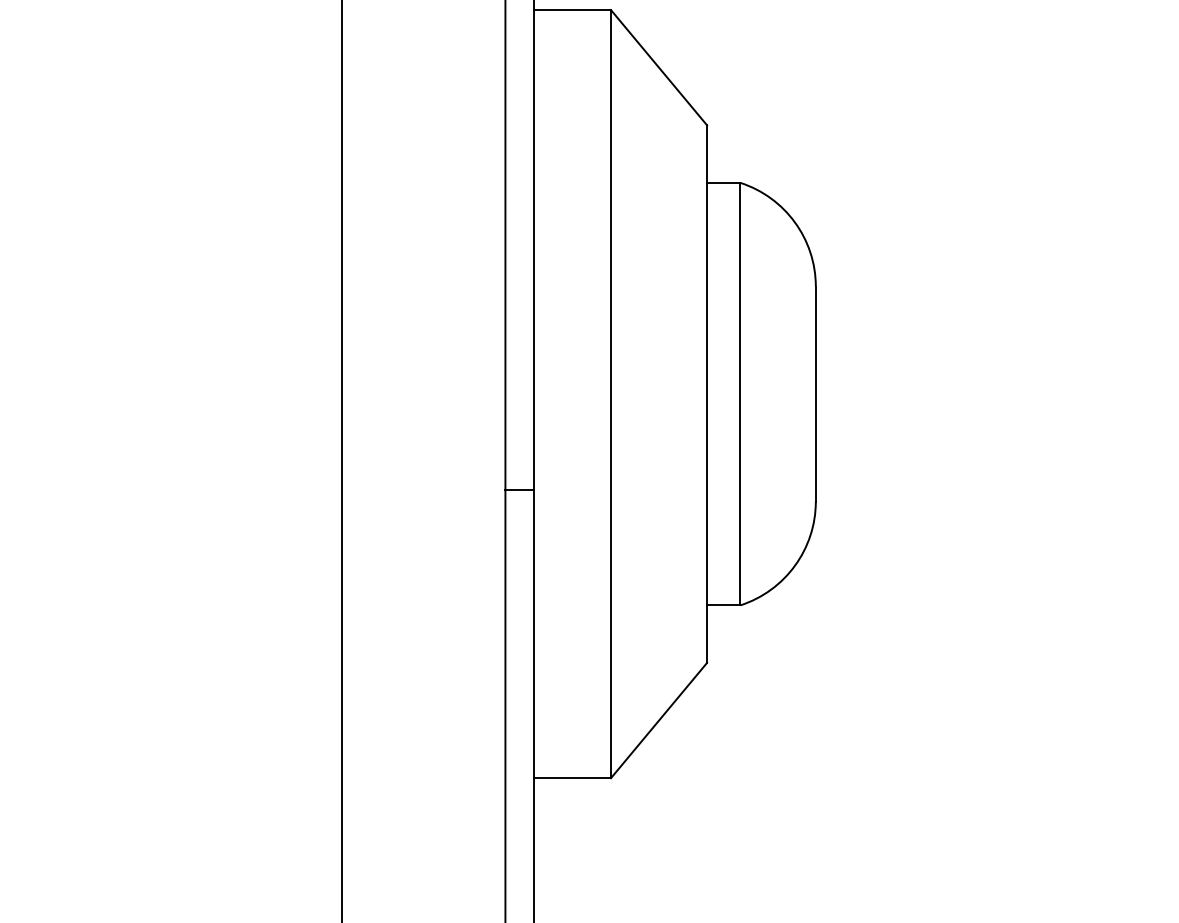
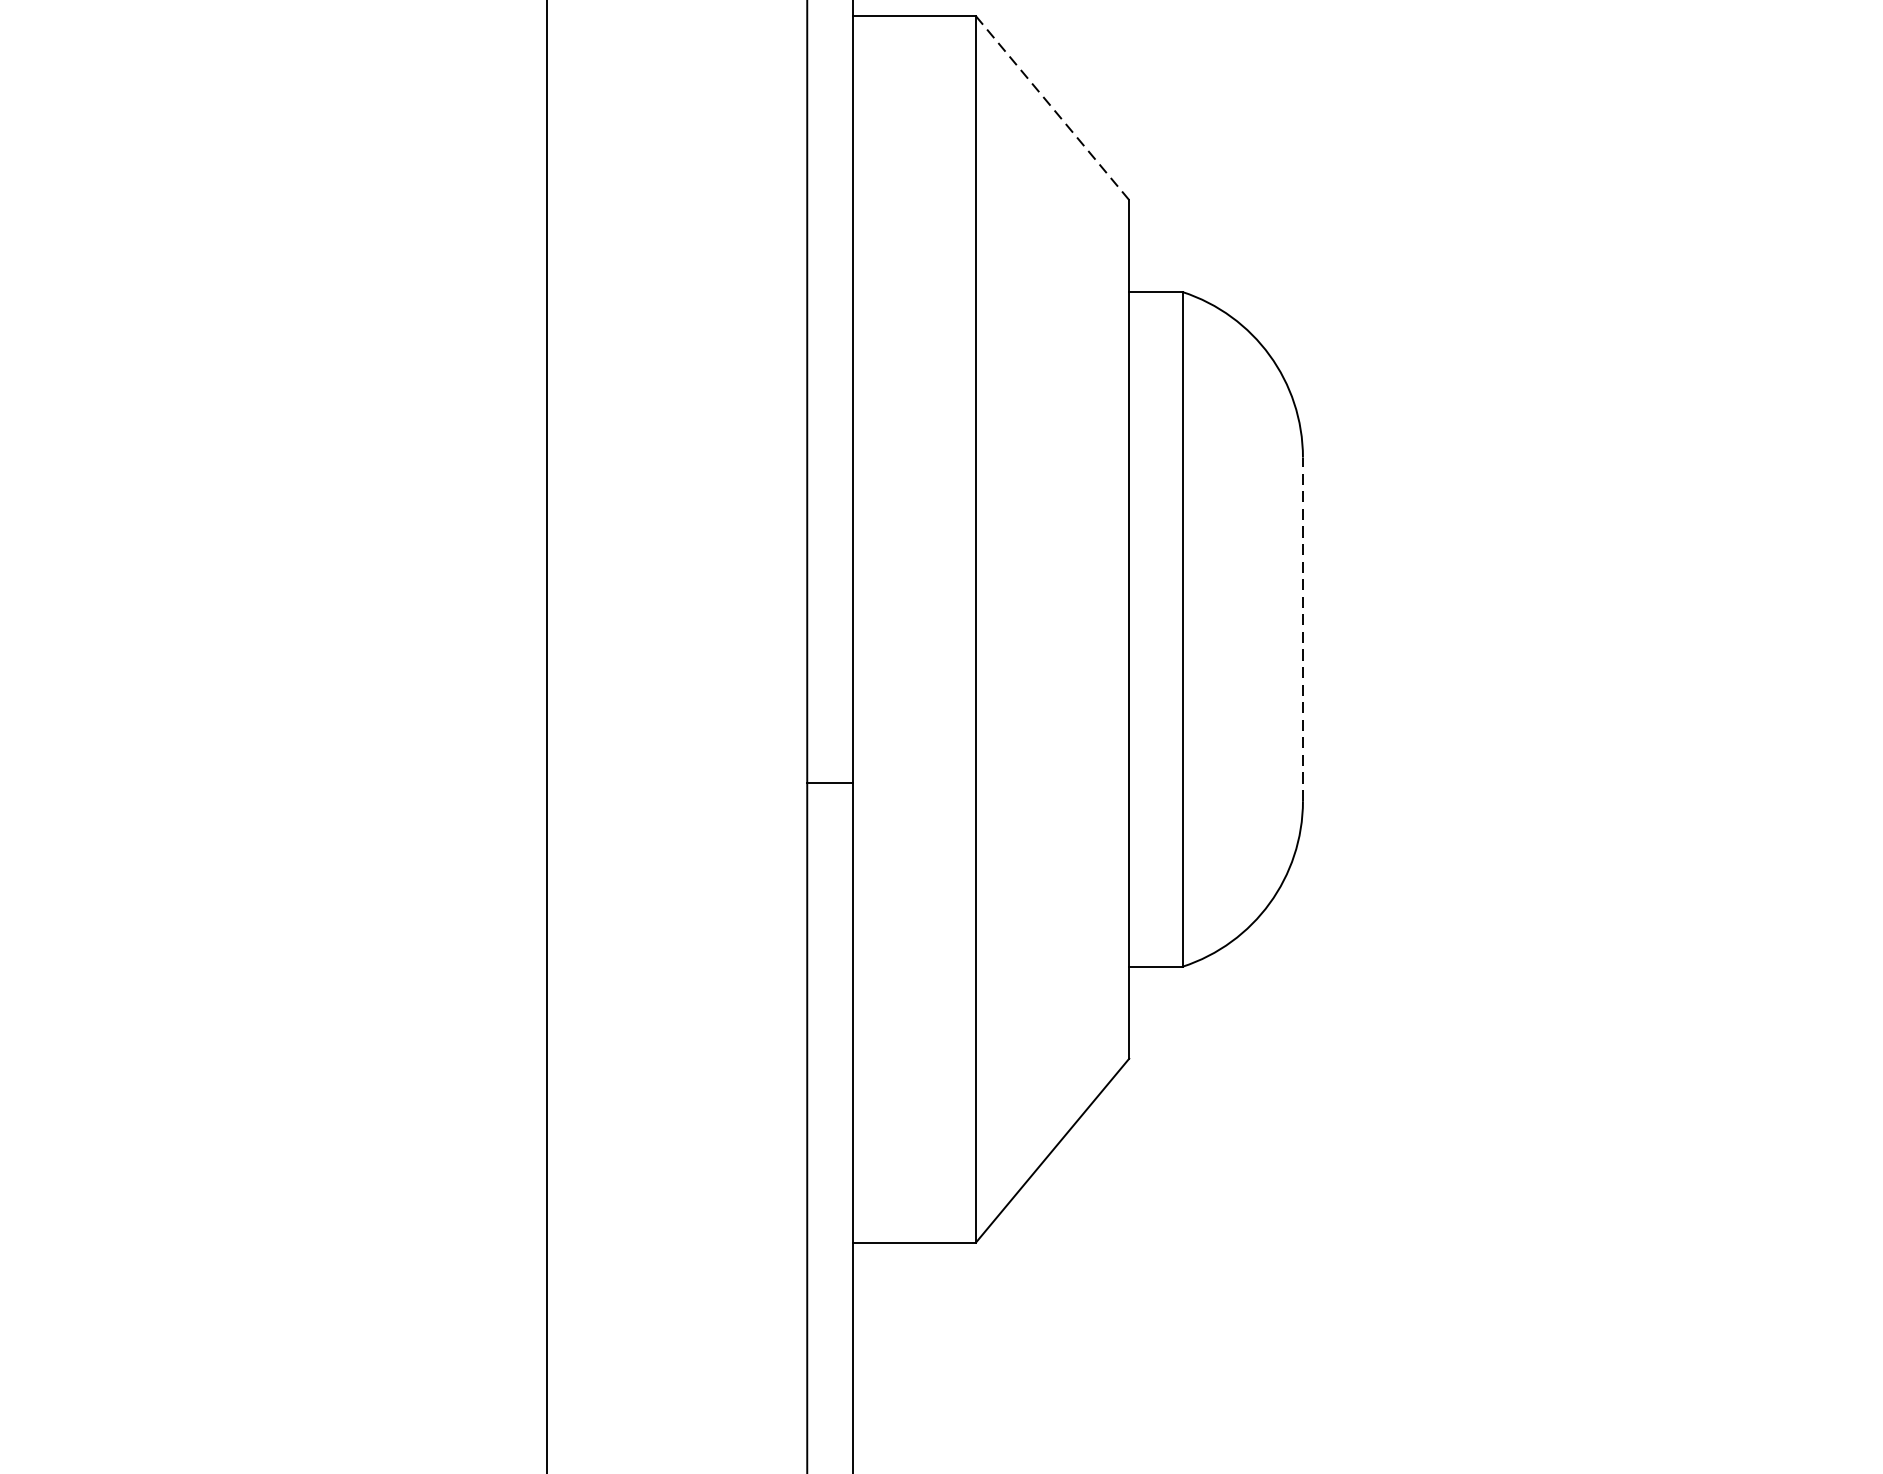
line: (659, 67) -> (1053, 107), solid -> dashed
line: (815, 394) -> (1302, 630), solid -> dashed

